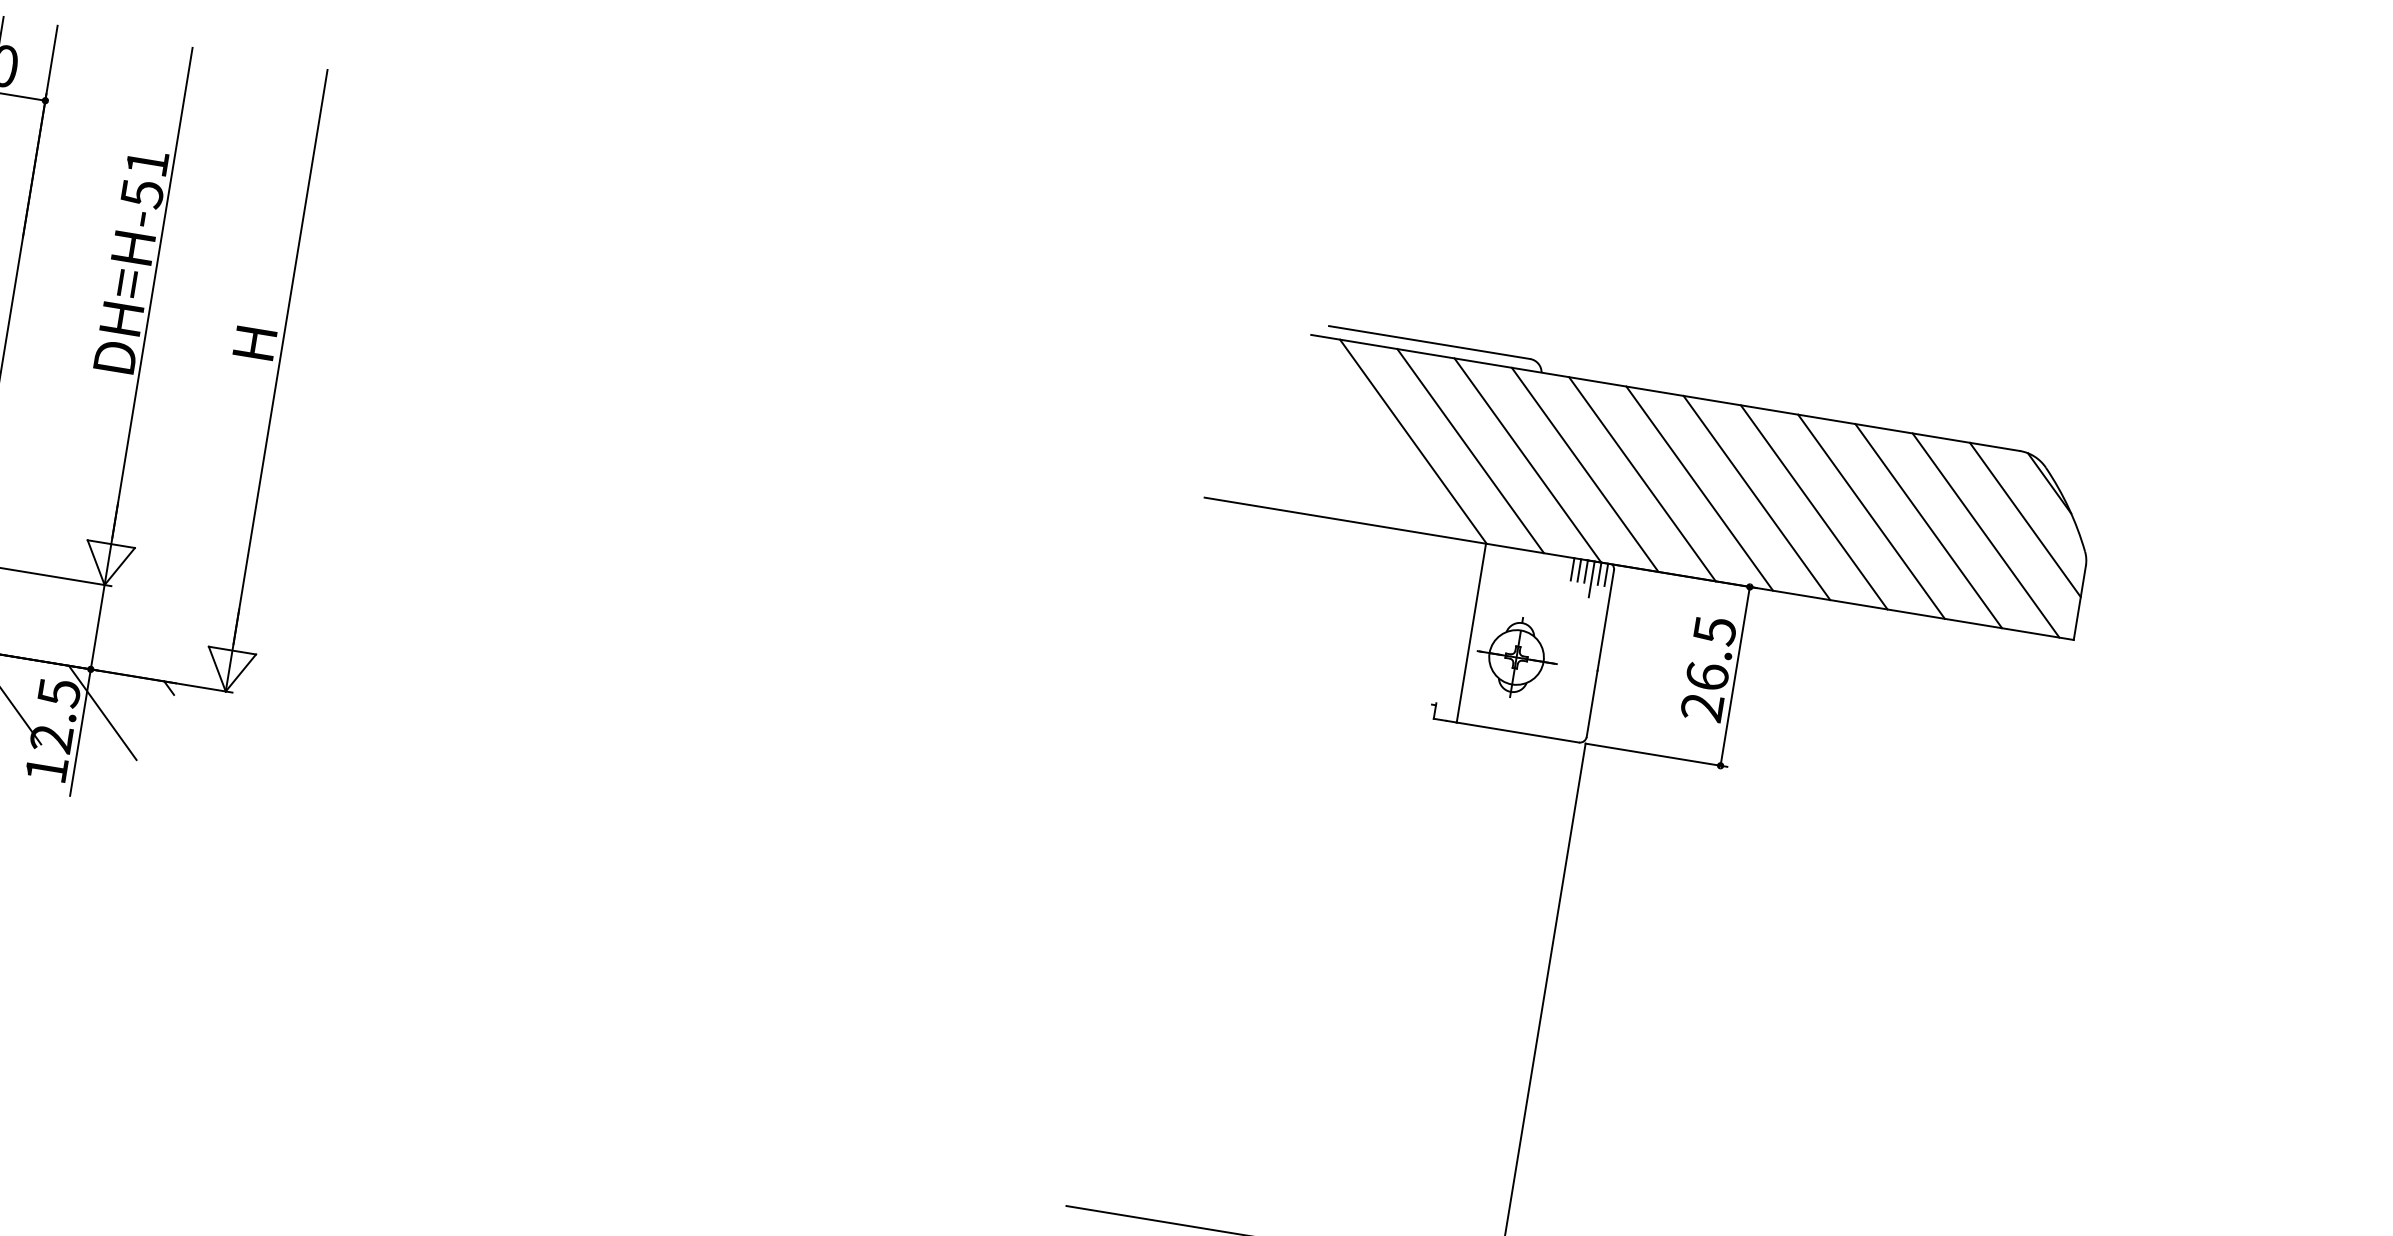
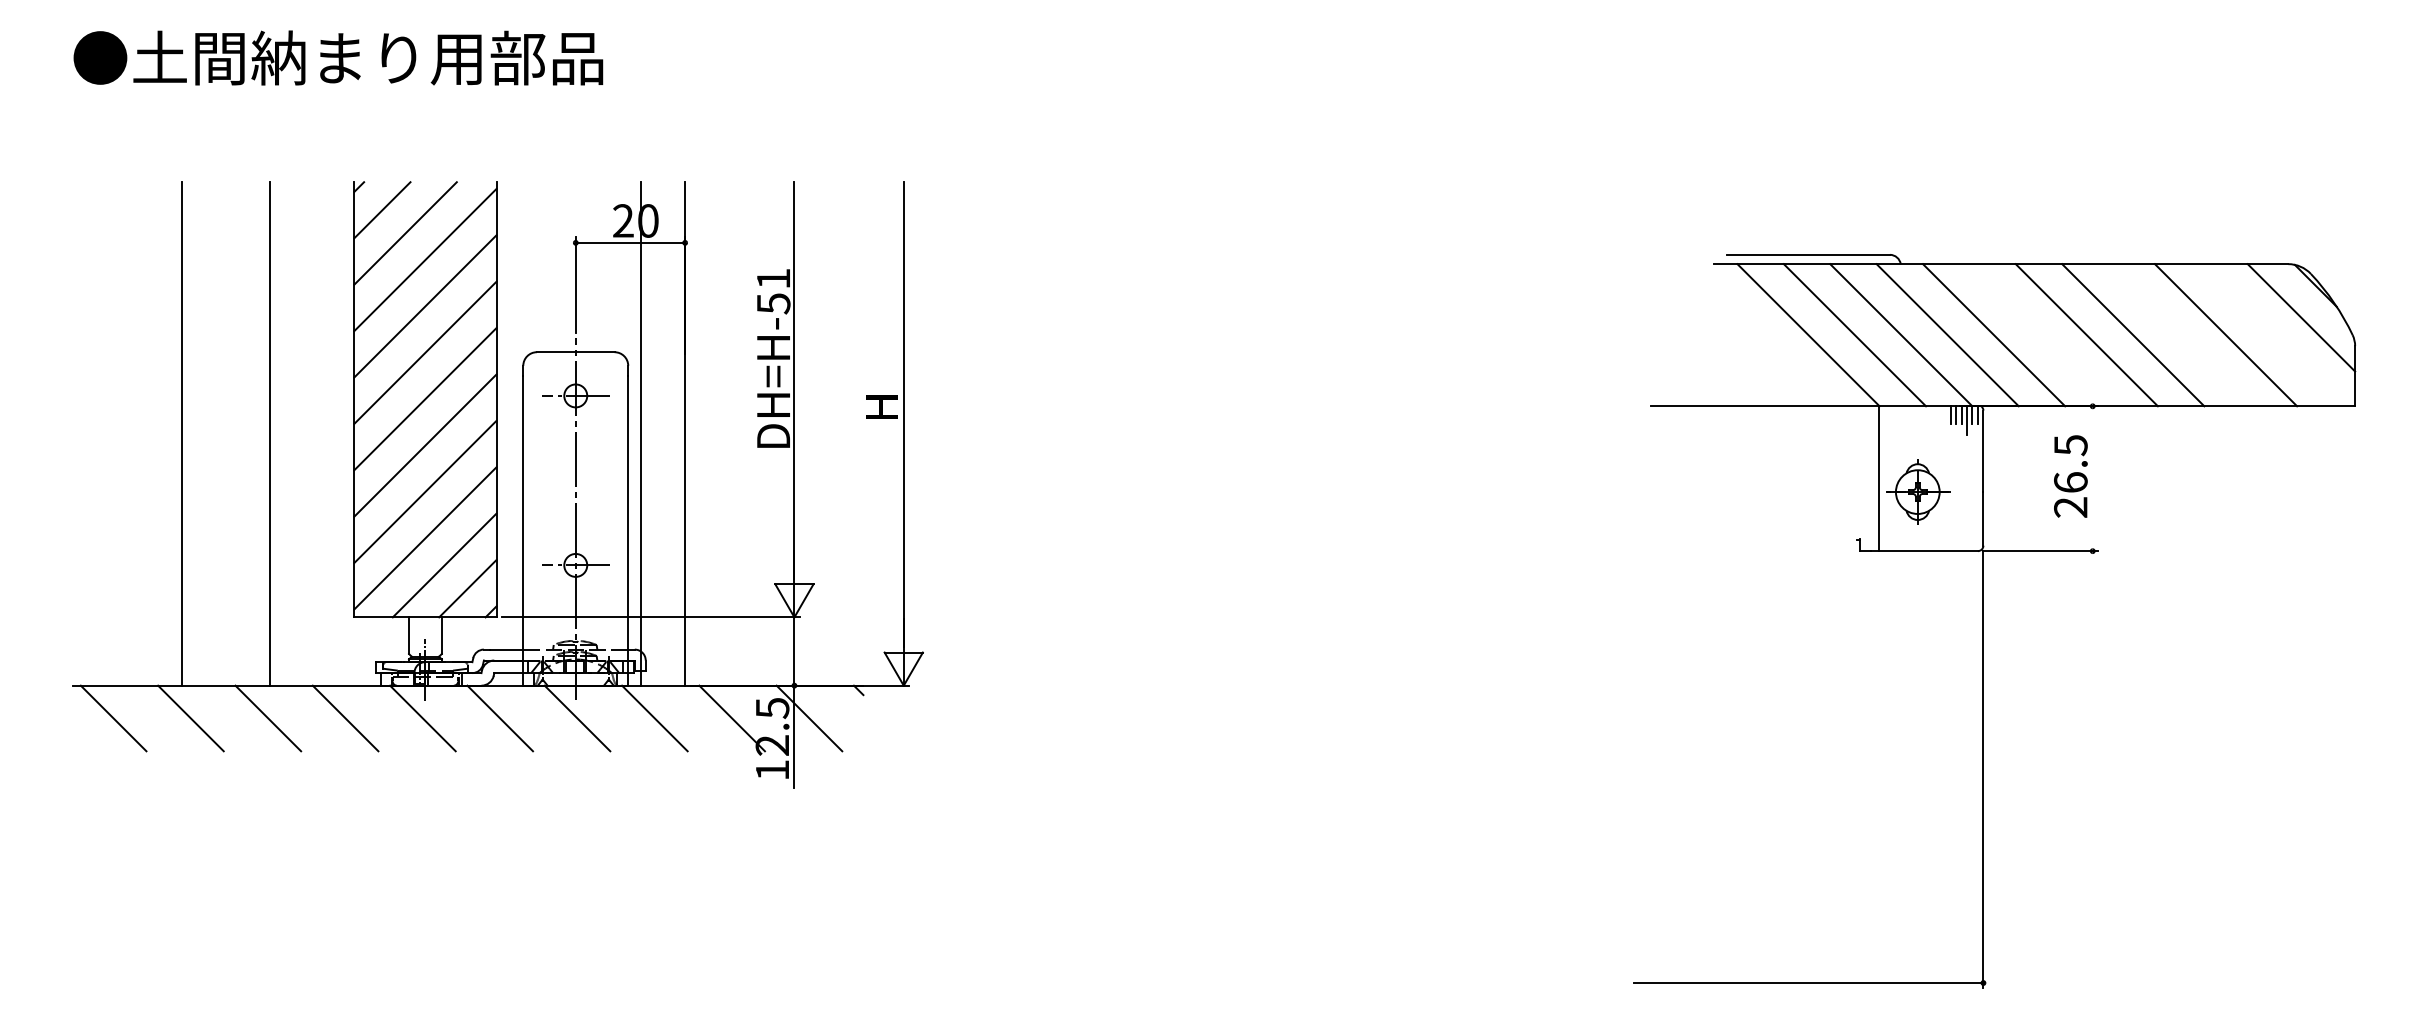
line: (1699, 488) -> (2040, 335), removed
line: (1871, 517) -> (2179, 335), removed
line: (1986, 535) -> (2272, 335), removed
line: (1734, 676) -> (2092, 478), removed

